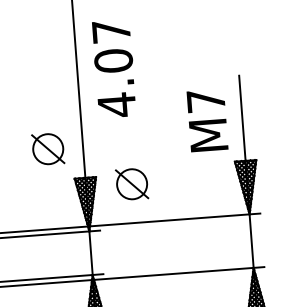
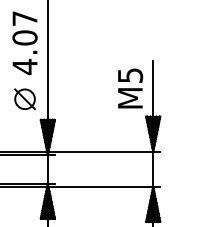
text: (113, 67) -> (24, 42), moved
text: (206, 100) -> (130, 75), M7 -> M5
part: (131, 184) -> (77, 126), removed

